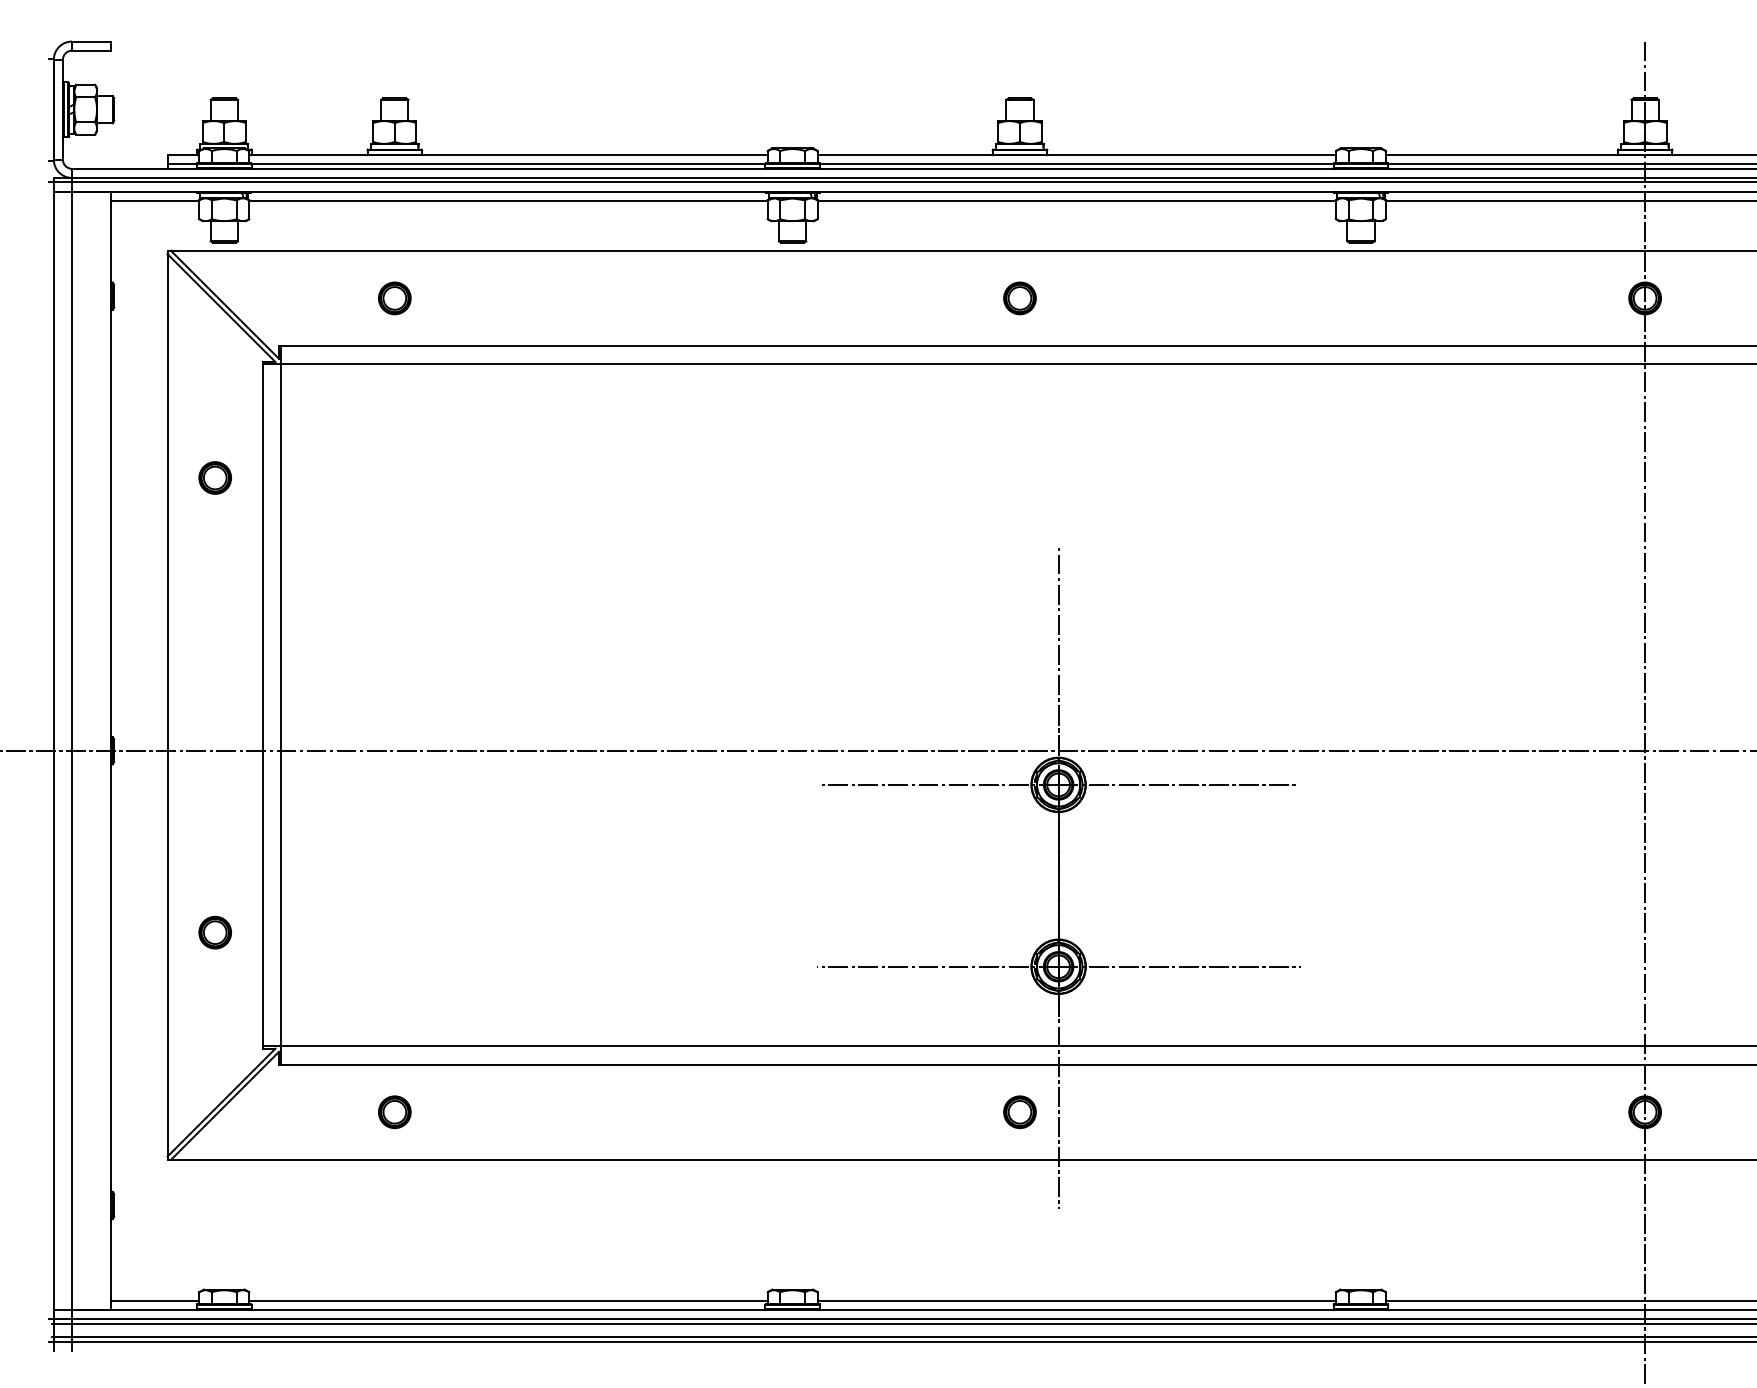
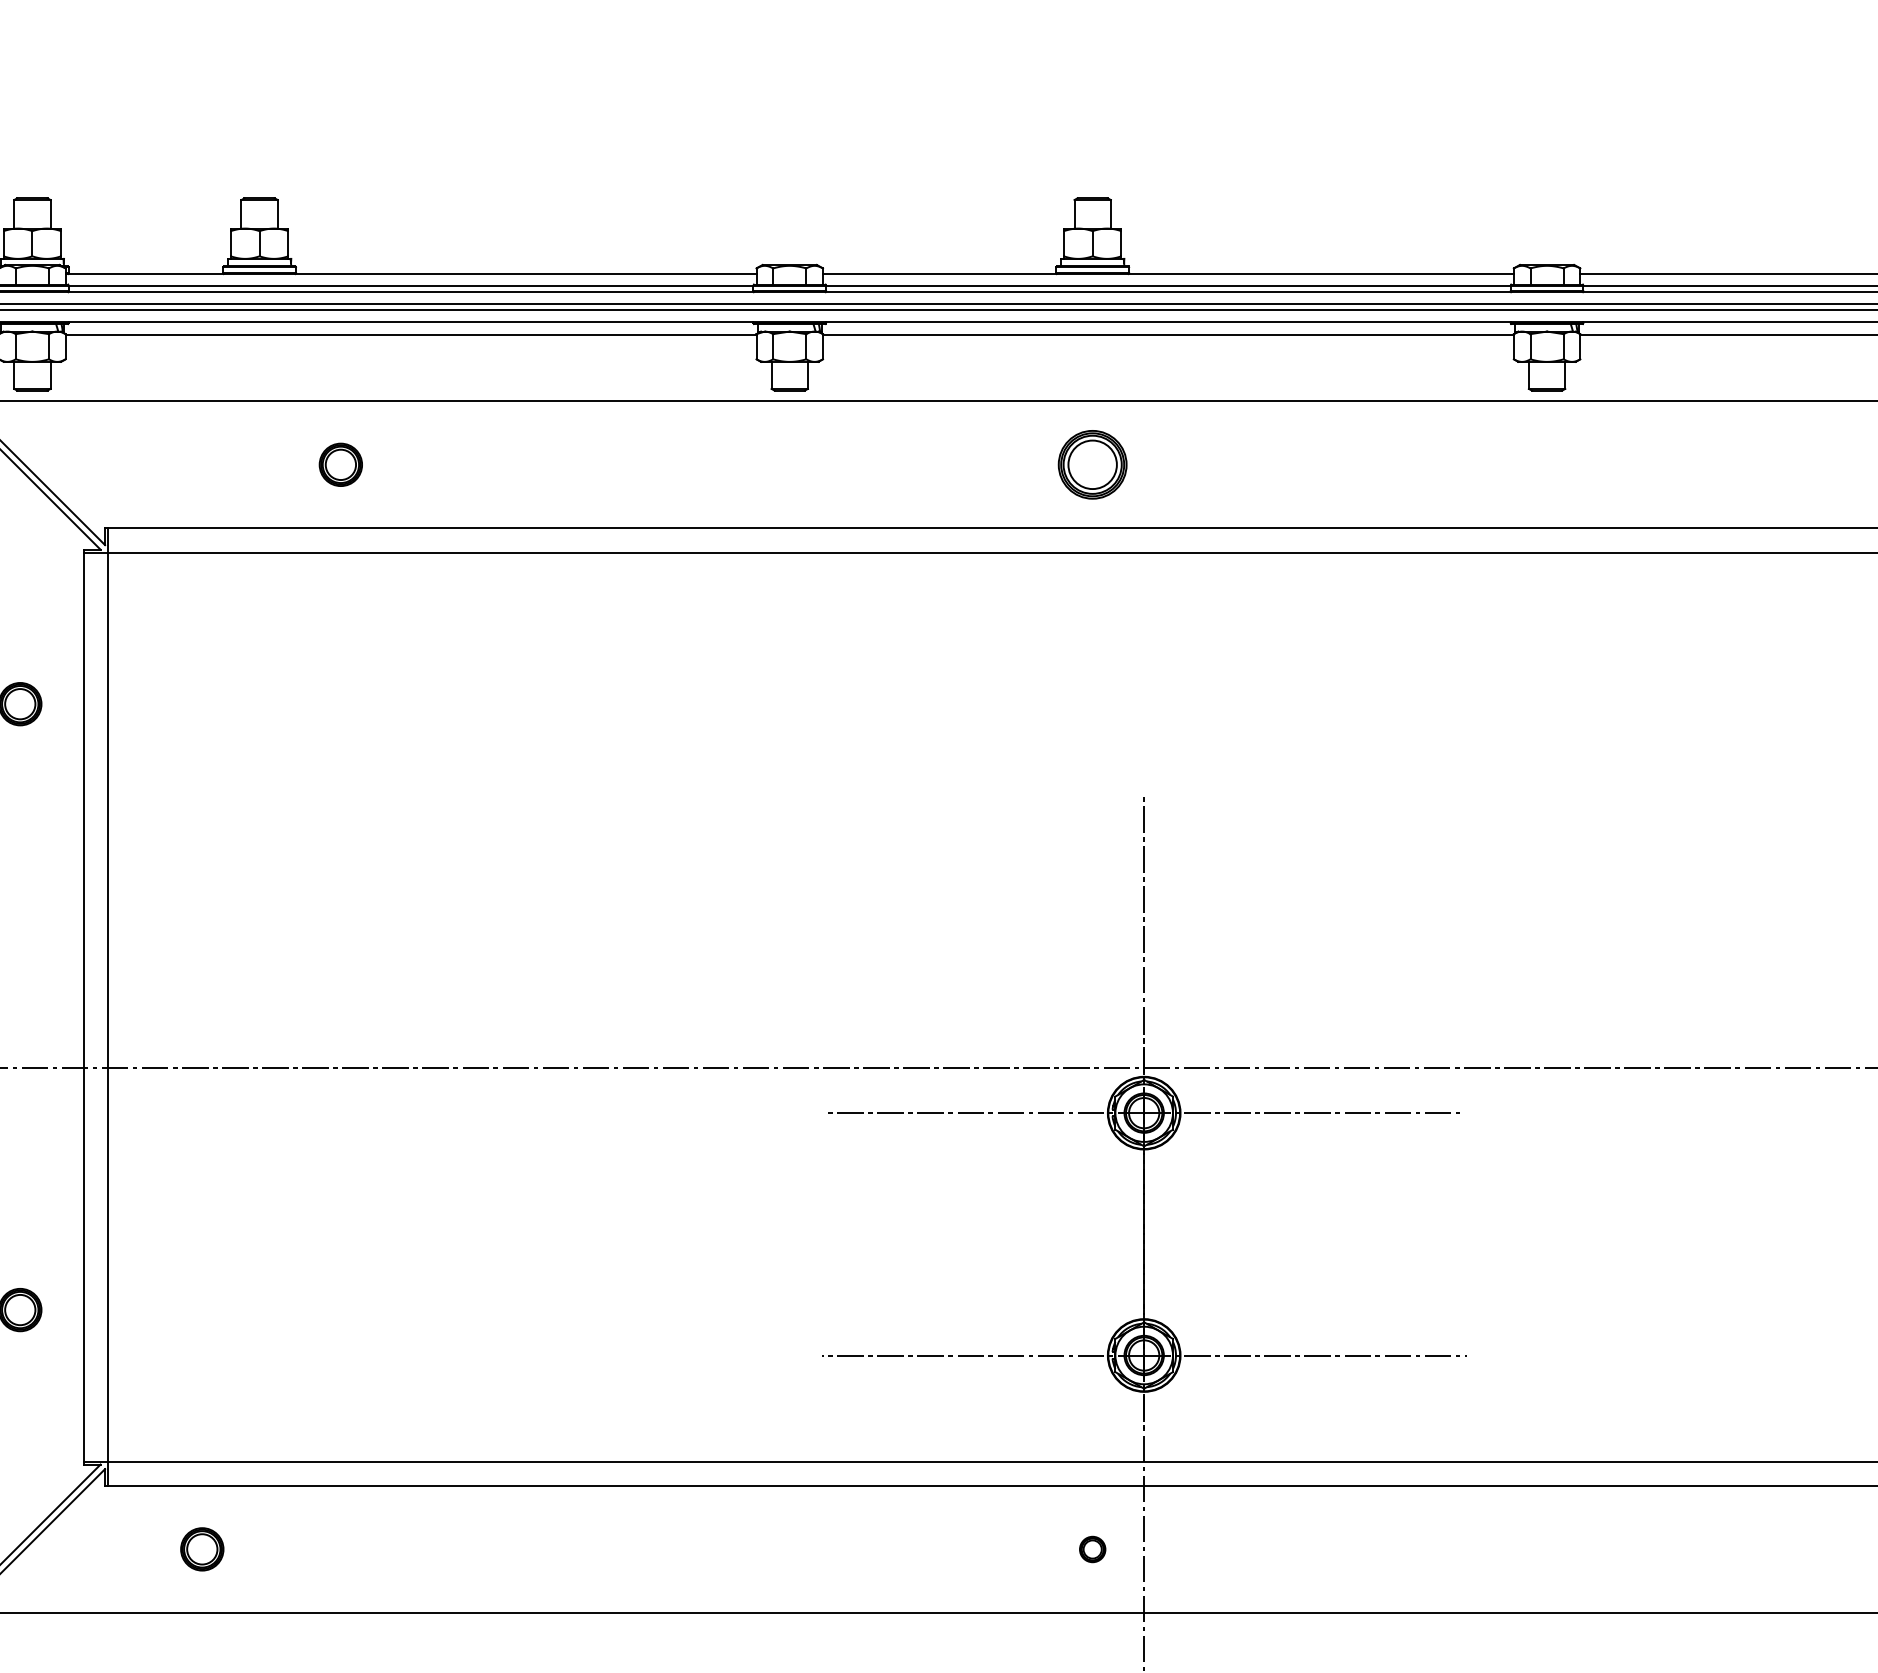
part: (394, 298) -> (340, 464), moved
part: (1019, 298) -> (1092, 464), size x1.6
part: (394, 1112) -> (201, 1549), moved
part: (1019, 1112) -> (1092, 1549), size x0.6

